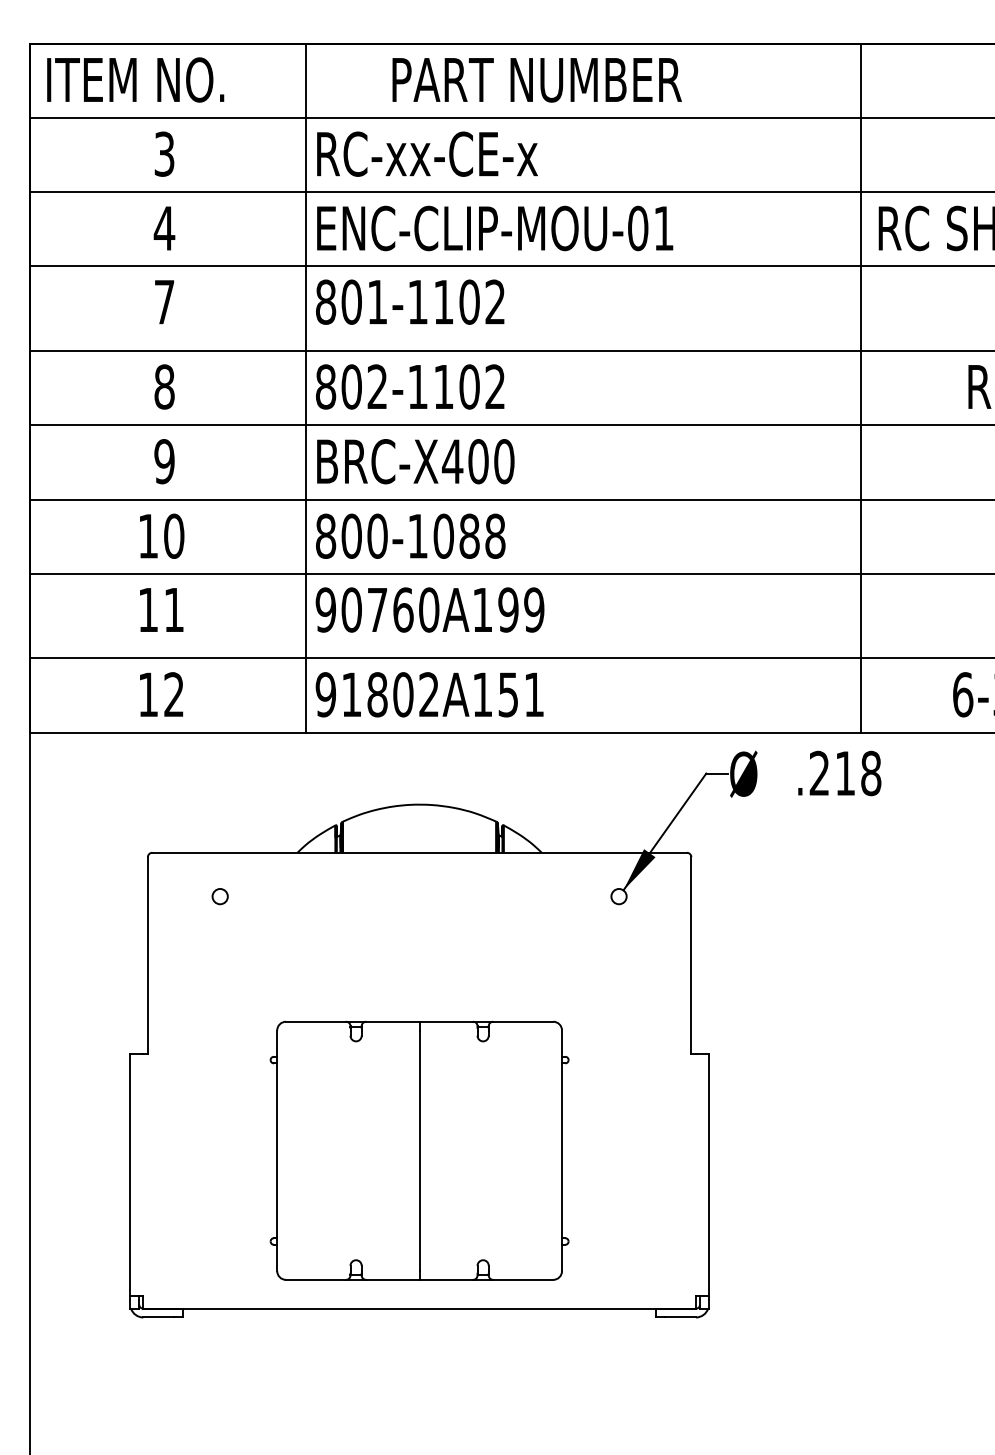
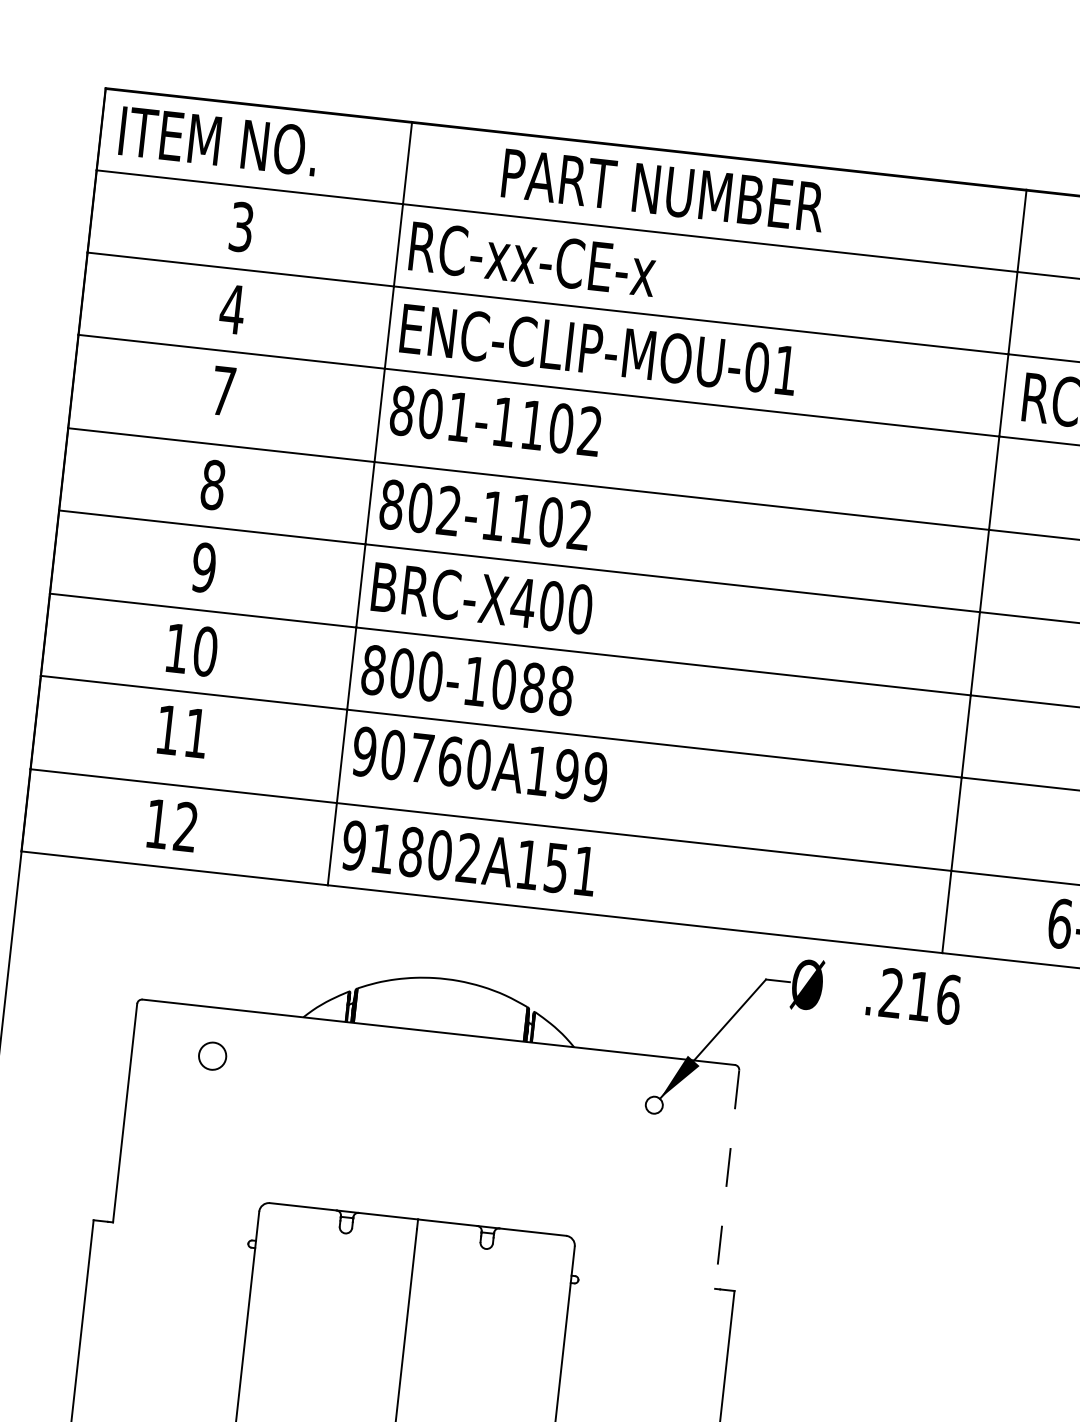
text: (871, 772) -> (949, 998), .218 -> .216
circle: (219, 896) -> (211, 1056), size x1.6
line: (691, 955) -> (727, 1179), solid -> dashed

